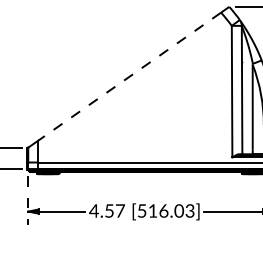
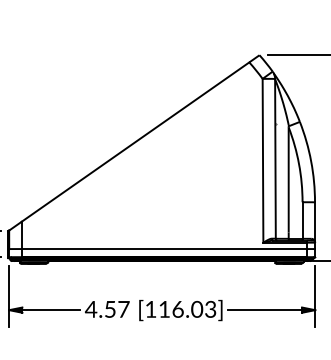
line: (129, 76) -> (135, 142), dashed -> solid
line: (28, 200) -> (9, 296), dashed -> solid
text: (141, 211) -> (150, 309), [516.03] -> [116.03]

